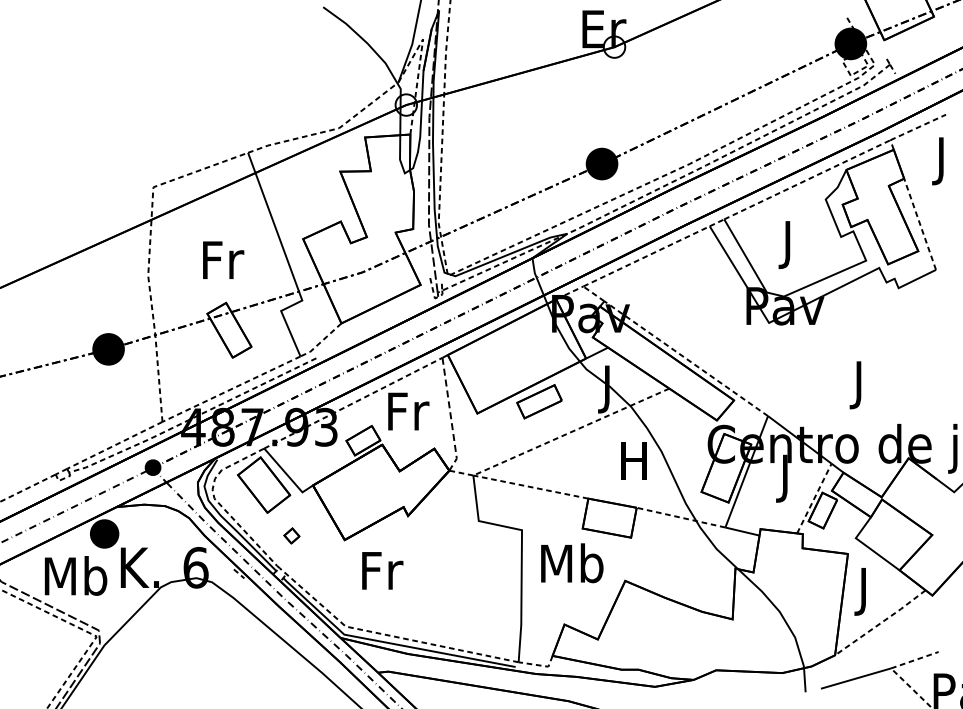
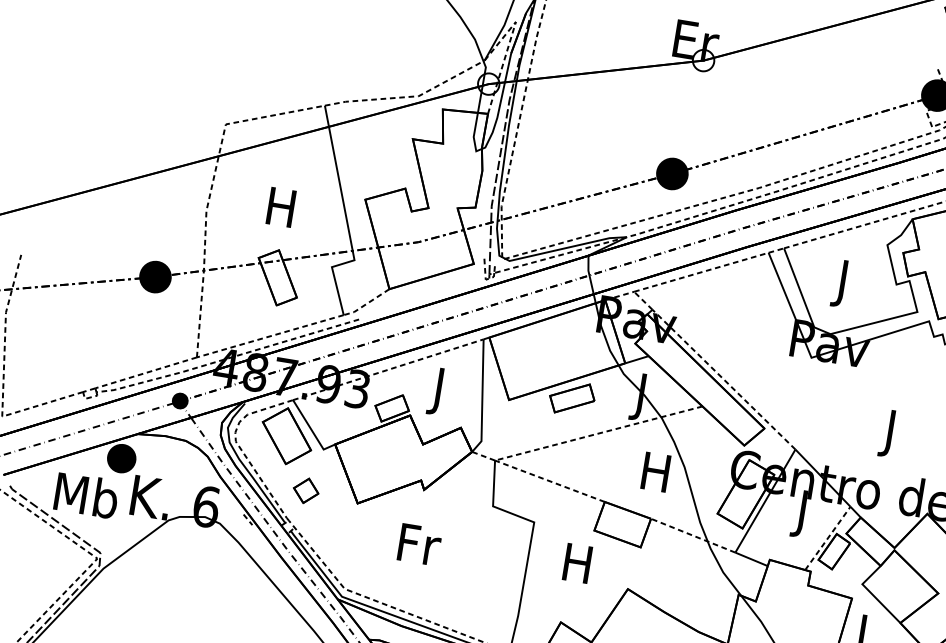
text: (223, 259) -> (283, 206), Fr -> H
text: (408, 416) -> (440, 391), Fr -> J
line: (450, 416) -> (482, 398), dashed -> solid
part: (291, 535) -> (305, 490), size x1.67
text: (572, 563) -> (578, 563), Mb -> H
text: (382, 570) -> (419, 544), moved

